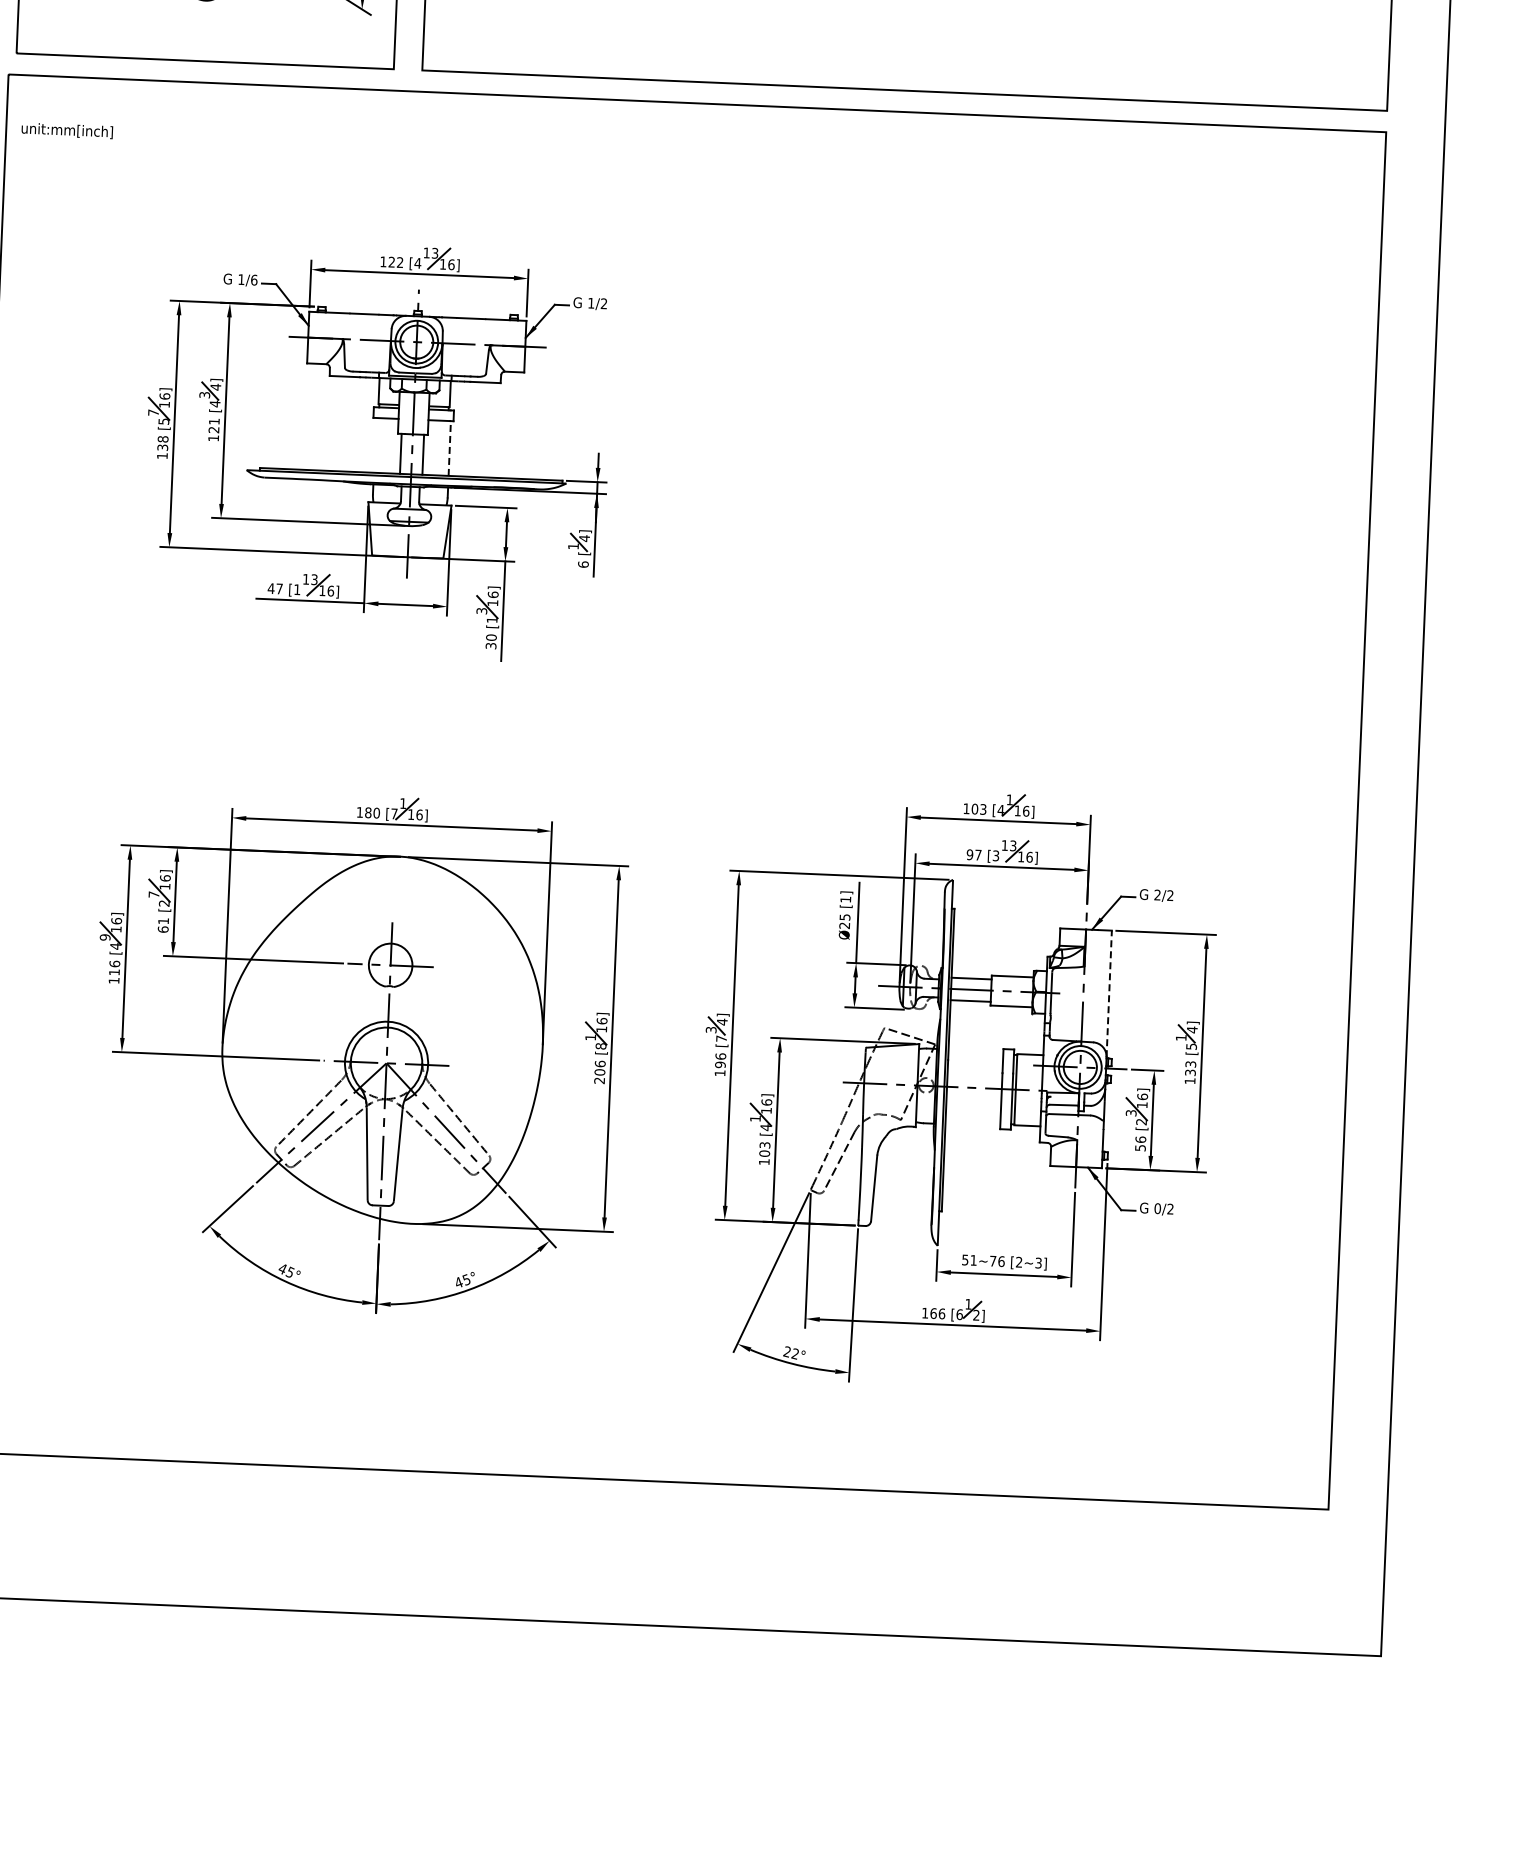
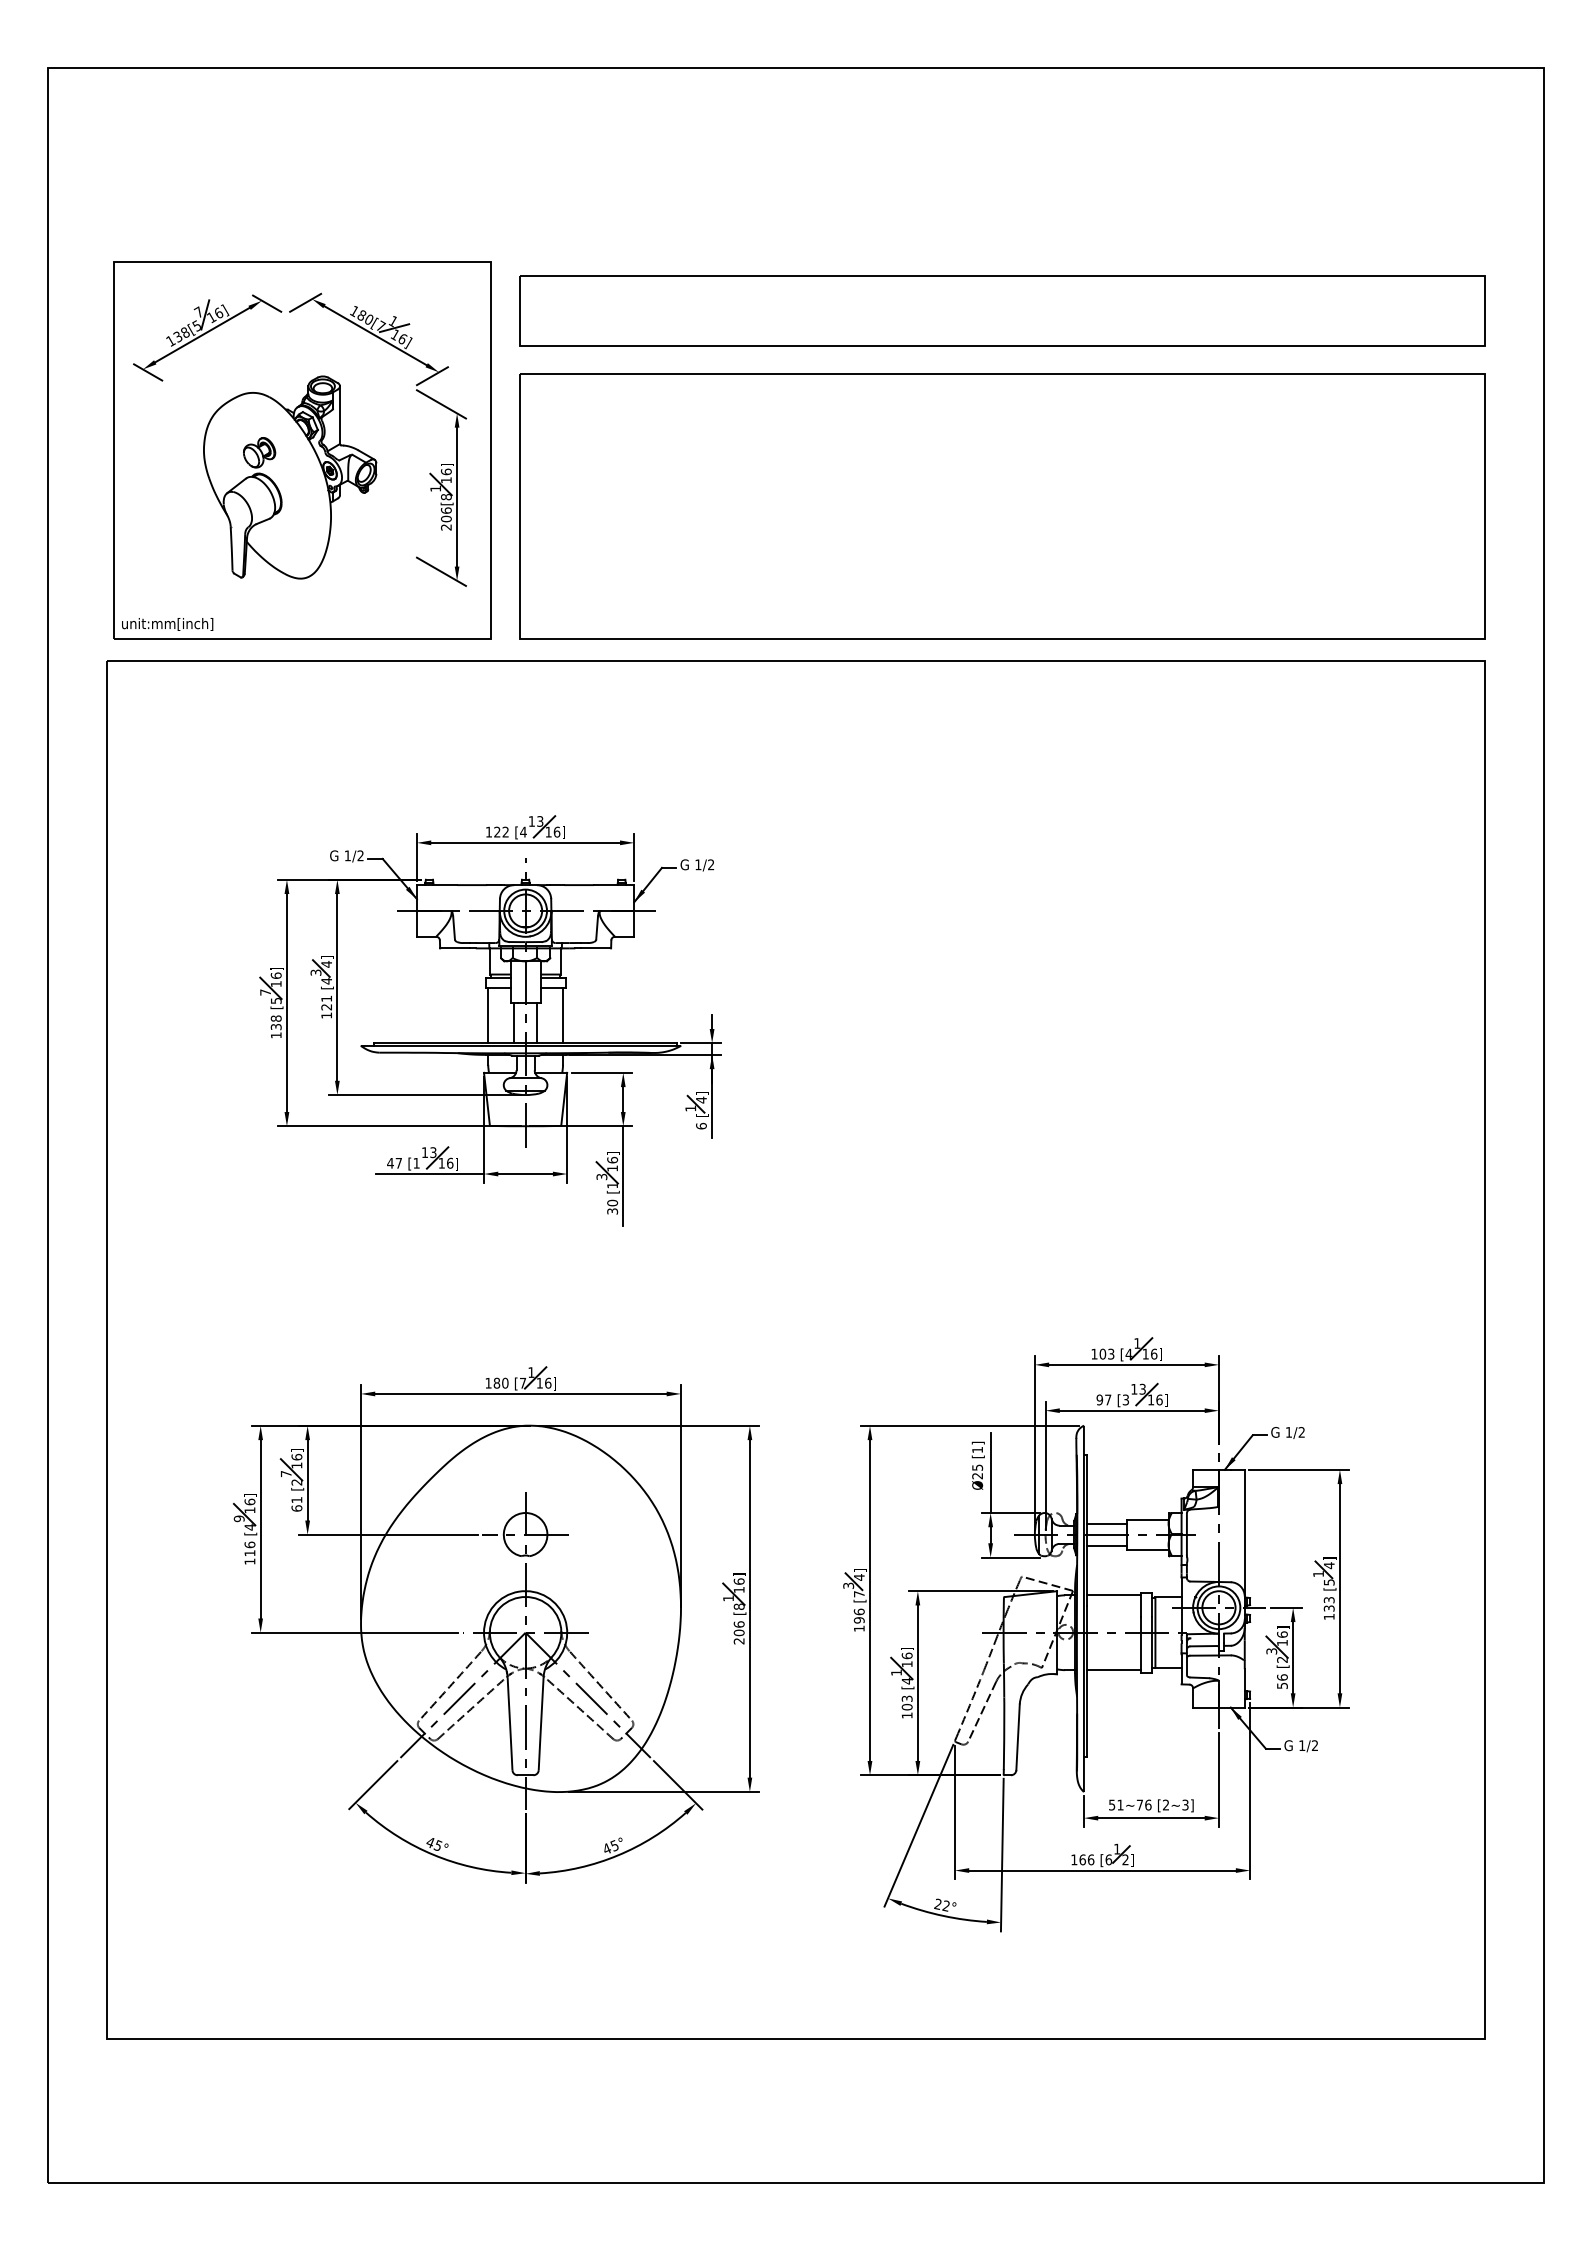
text: (67, 130) -> (167, 624), moved
text: (254, 279) -> (360, 855), 1/6 -> 1/2
line: (375, 445) -> (488, 1015), added
line: (450, 448) -> (563, 1015), dashed -> solid
text: (1157, 895) -> (1288, 1432), 2/2 -> 1/2
line: (1108, 993) -> (1244, 1532), dashed -> solid
line: (975, 1050) -> (1113, 1595), added
line: (972, 1125) -> (1113, 1670), added
text: (1158, 1208) -> (1302, 1745), 0/2 -> 1/2

